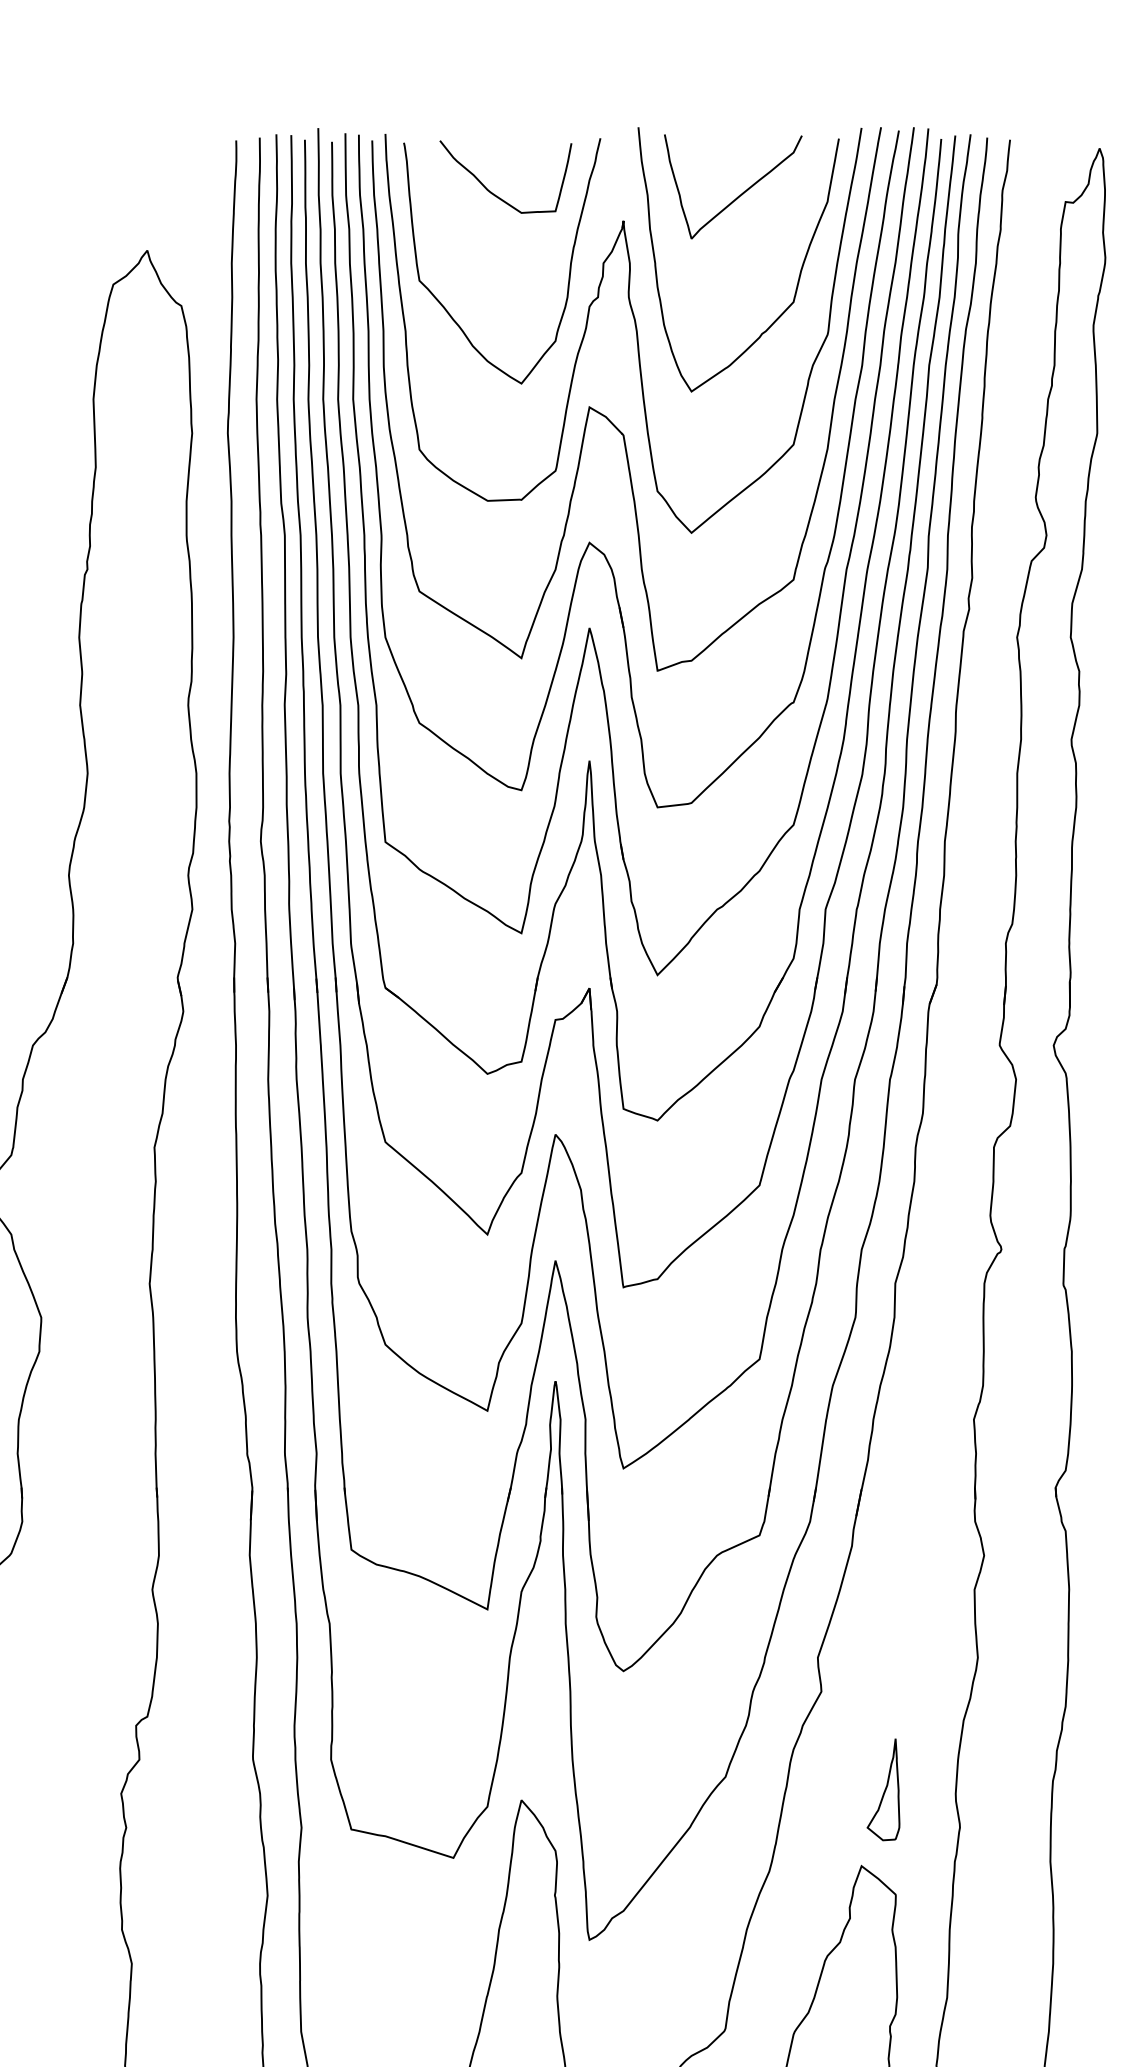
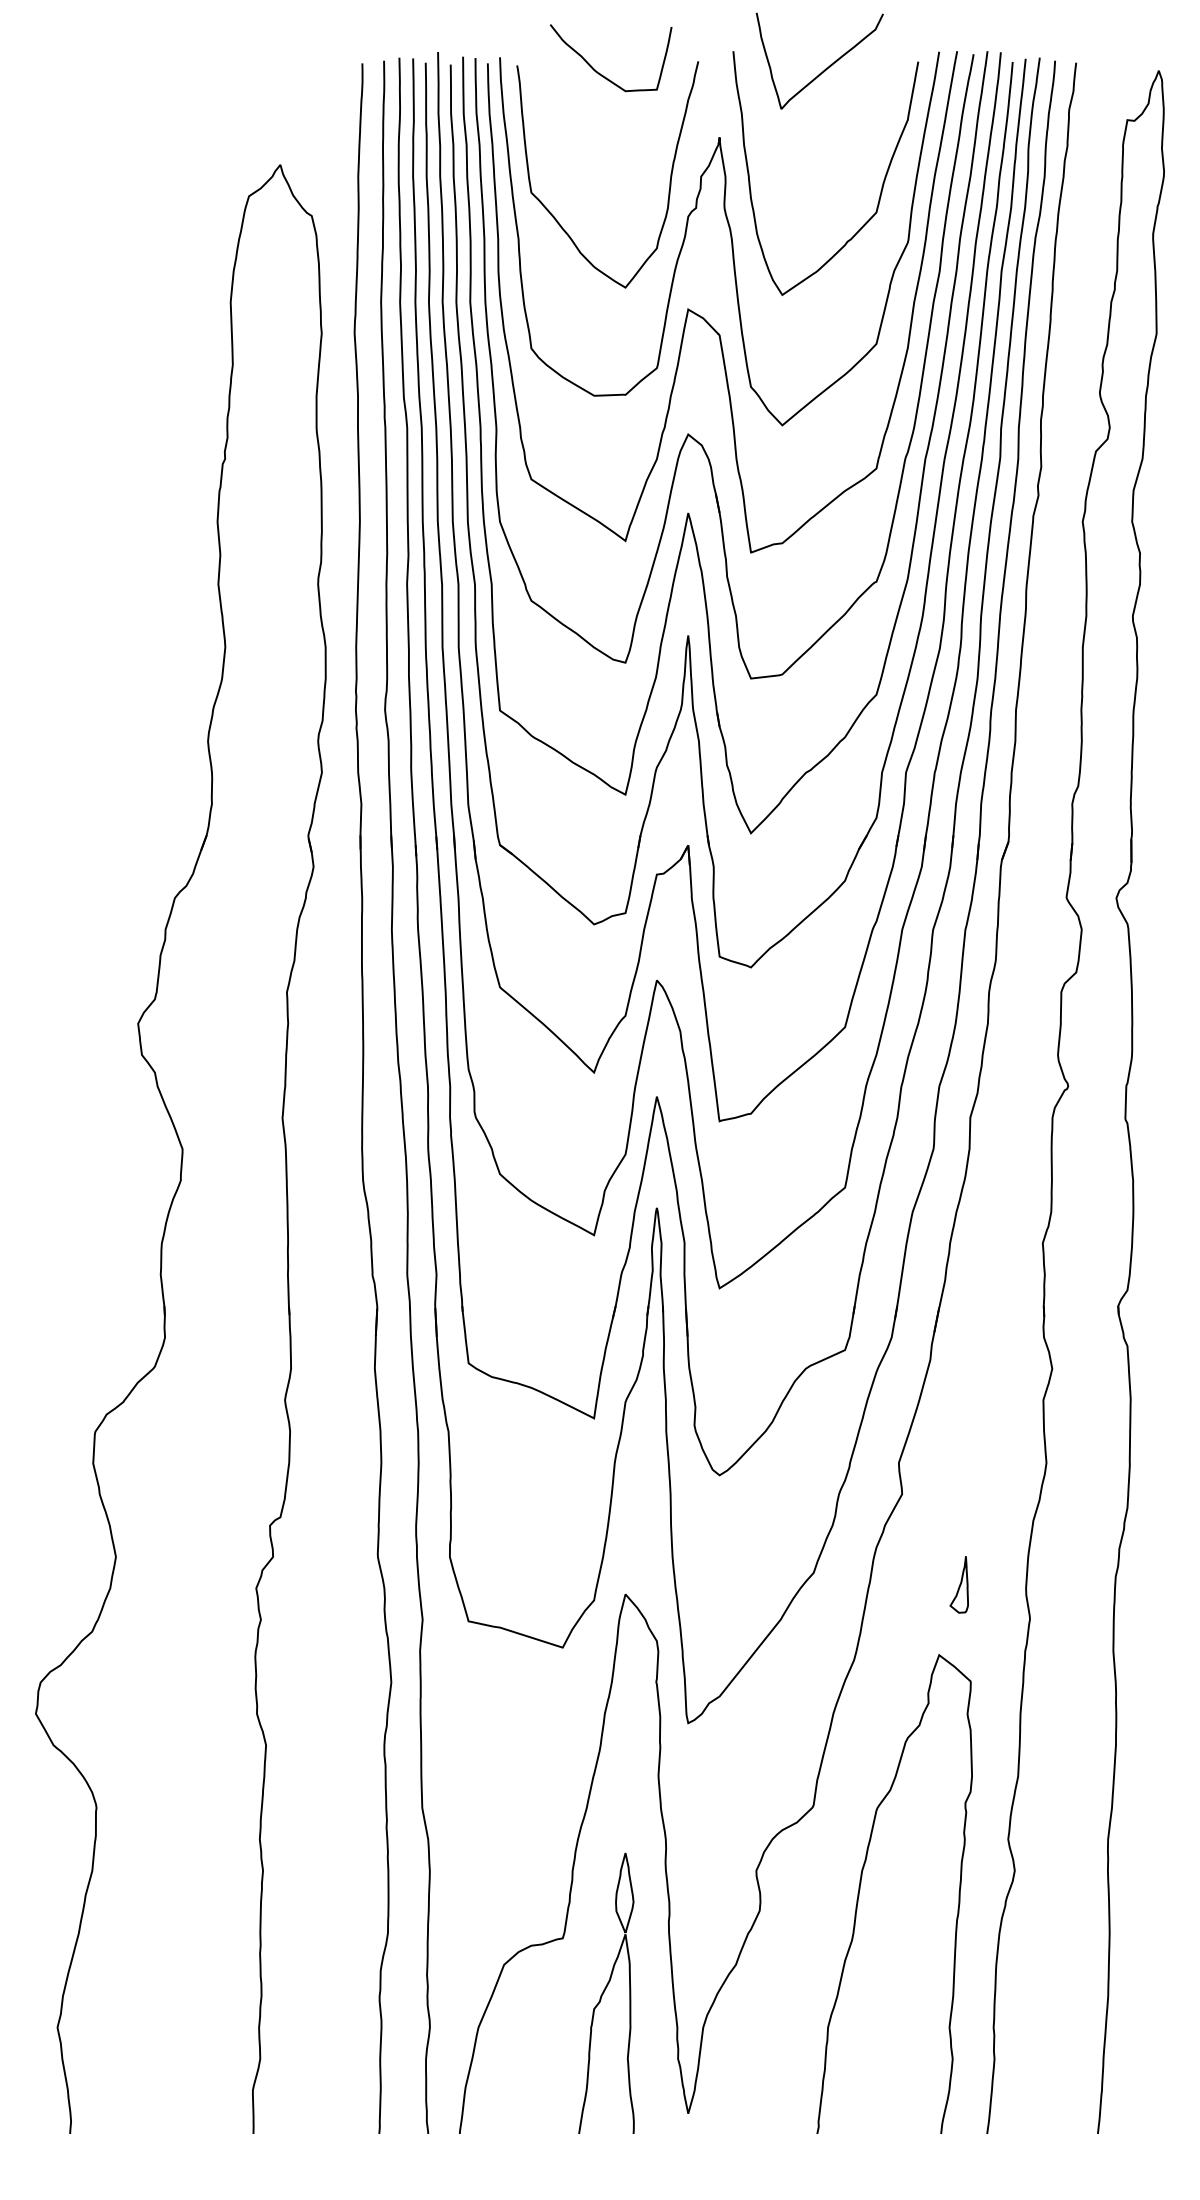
curve: (493, 192) -> (599, 72), moved
curve: (740, 193) -> (826, 67), moved
part: (882, 1789) -> (958, 1584), size x0.6

